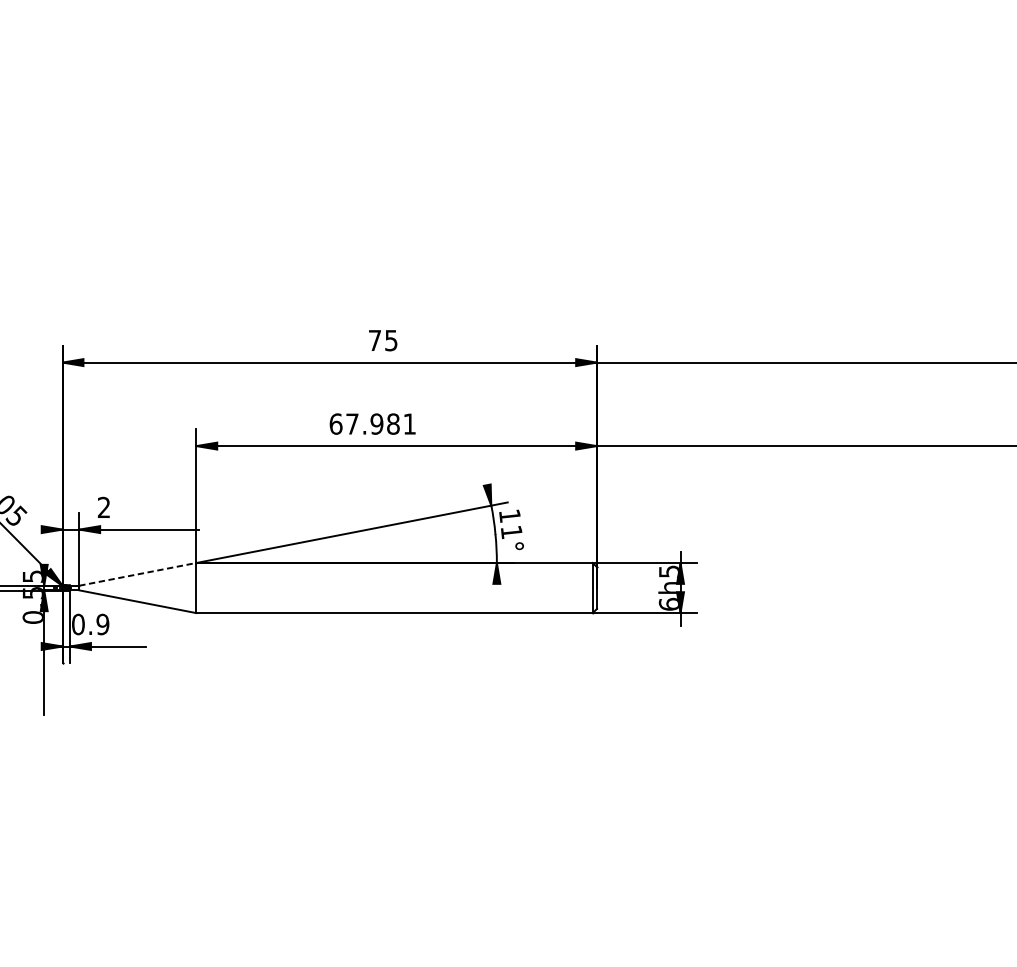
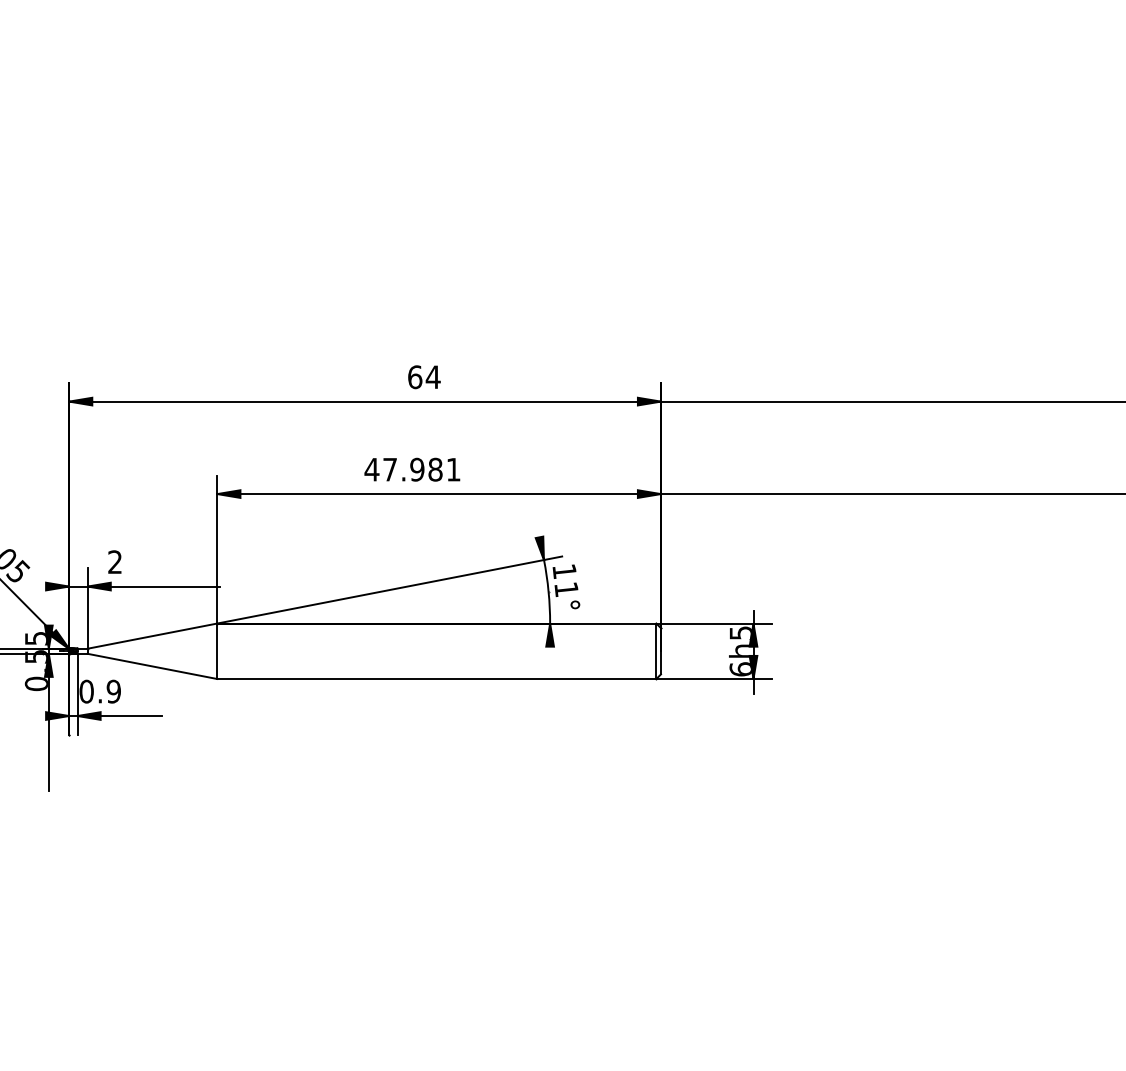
text: (383, 340) -> (424, 377), 75 -> 64
text: (335, 423) -> (371, 469), 67.981 -> 47.981
line: (137, 574) -> (152, 636), dashed -> solid

